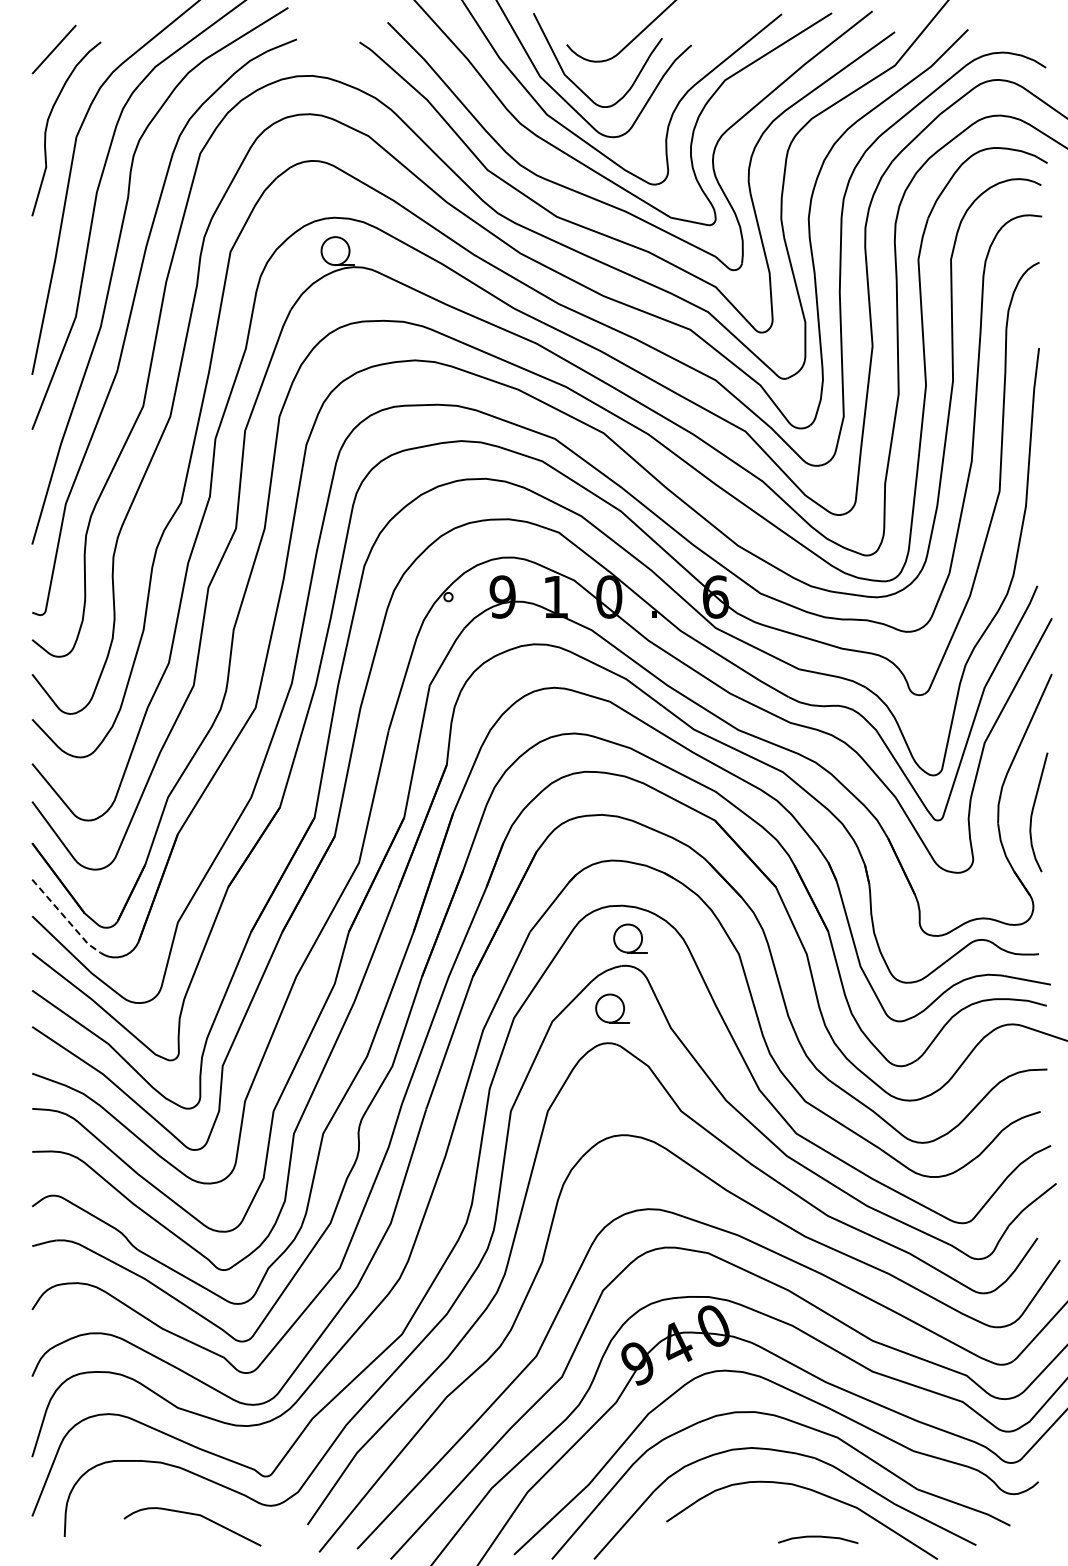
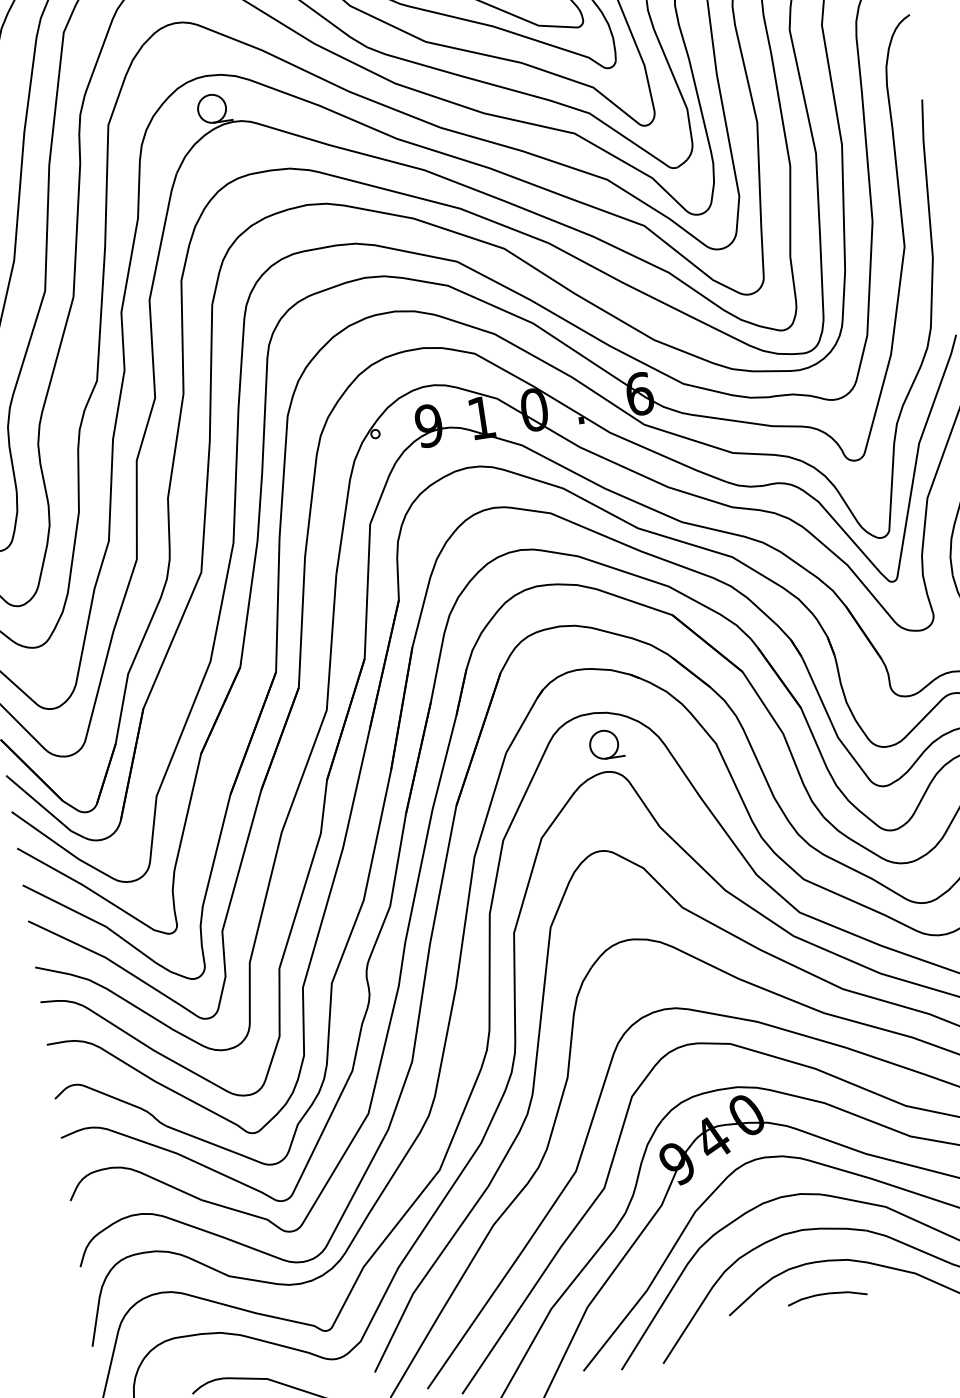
line: (65, 917) -> (44, 808), dashed -> solid
part: (612, 1008) -> (599, 816), removed
curve: (818, 1537) -> (827, 1294), moved

